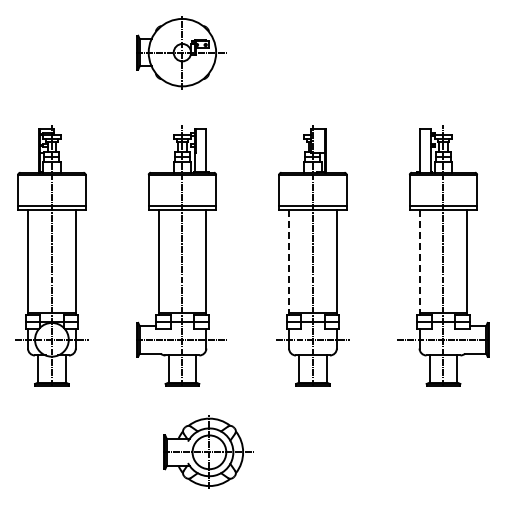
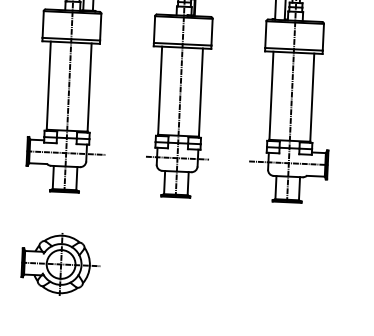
line: (289, 261) -> (160, 90), dashed -> solid
line: (419, 261) -> (271, 95), dashed -> solid
part: (208, 451) -> (60, 263), moved

